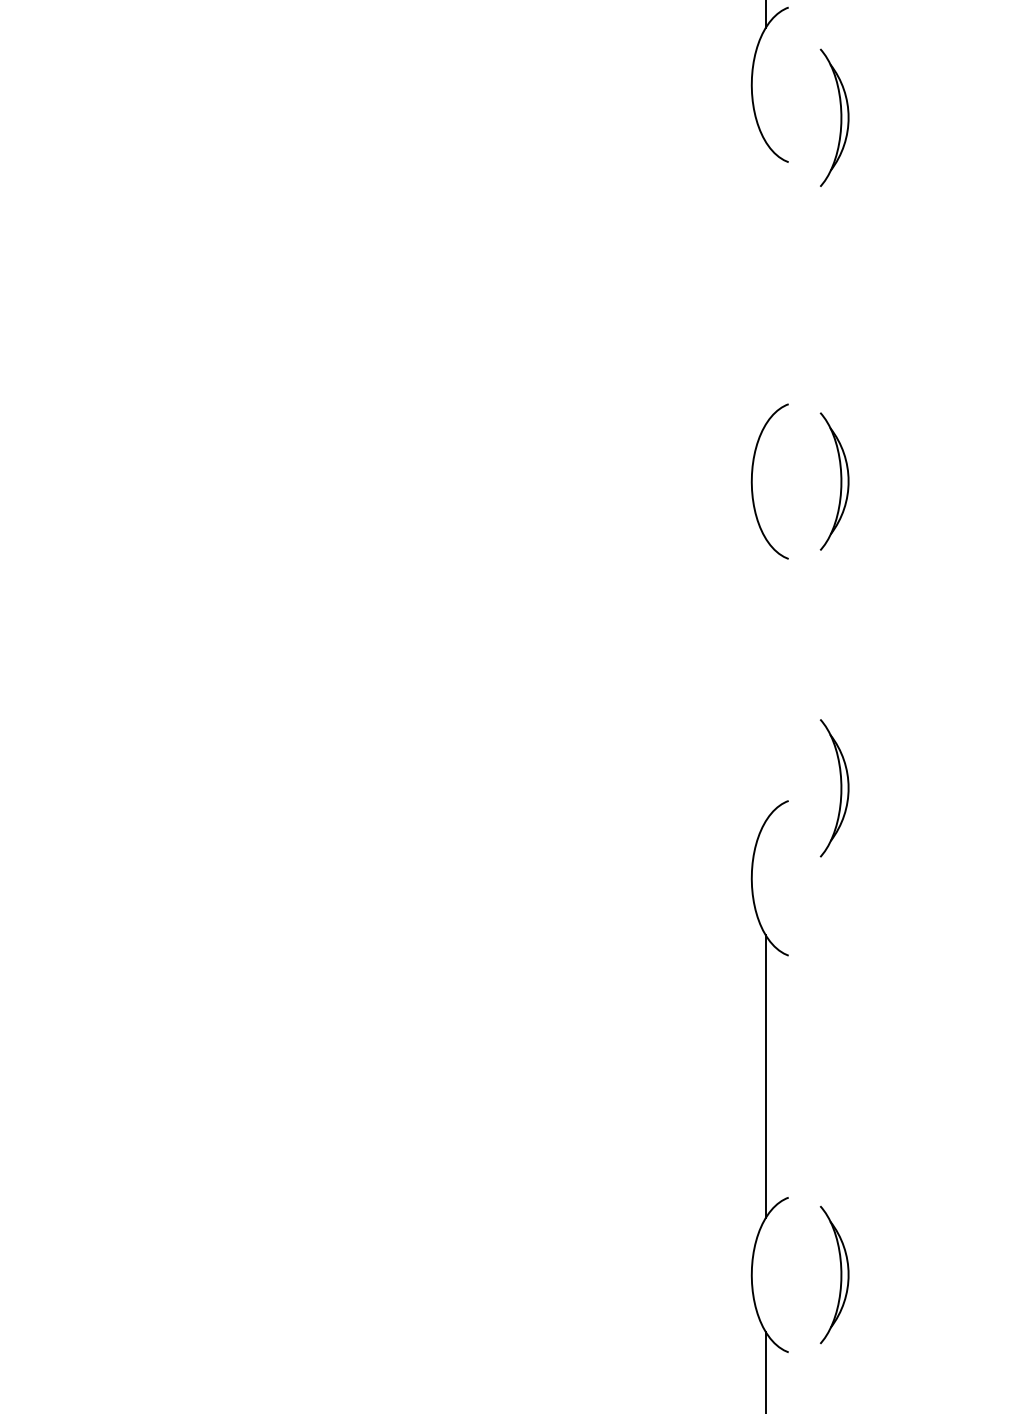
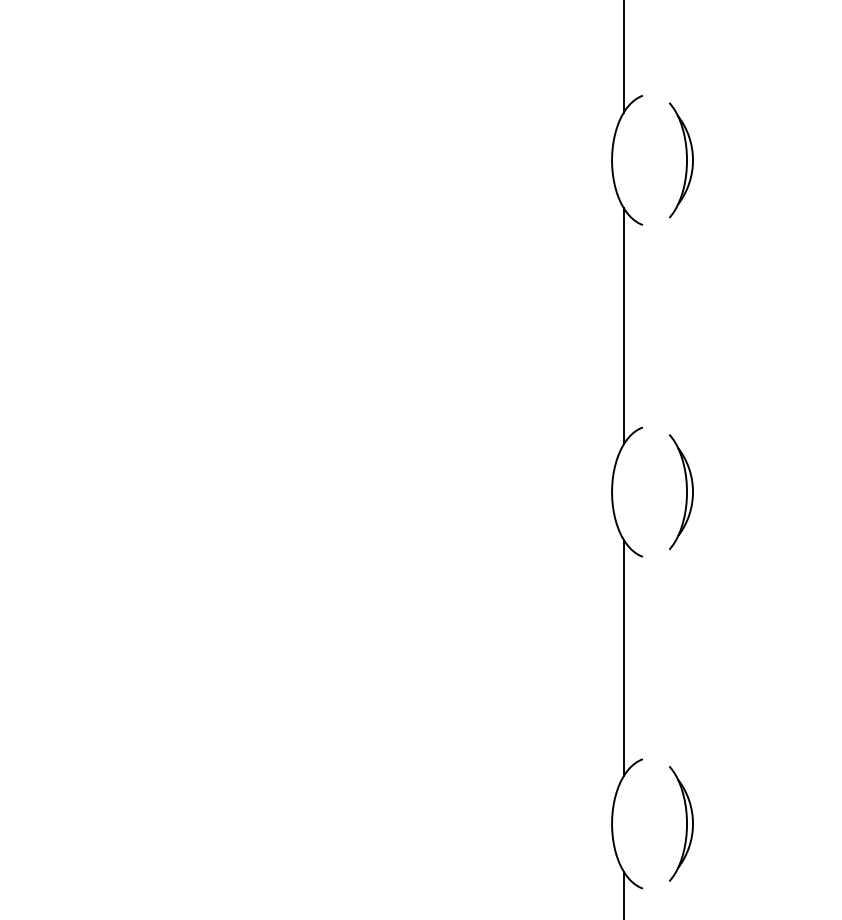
part: (834, 117) -> (681, 160), moved
line: (765, 283) -> (623, 326), added
line: (765, 679) -> (623, 657), added
part: (834, 788) -> (681, 824), moved

